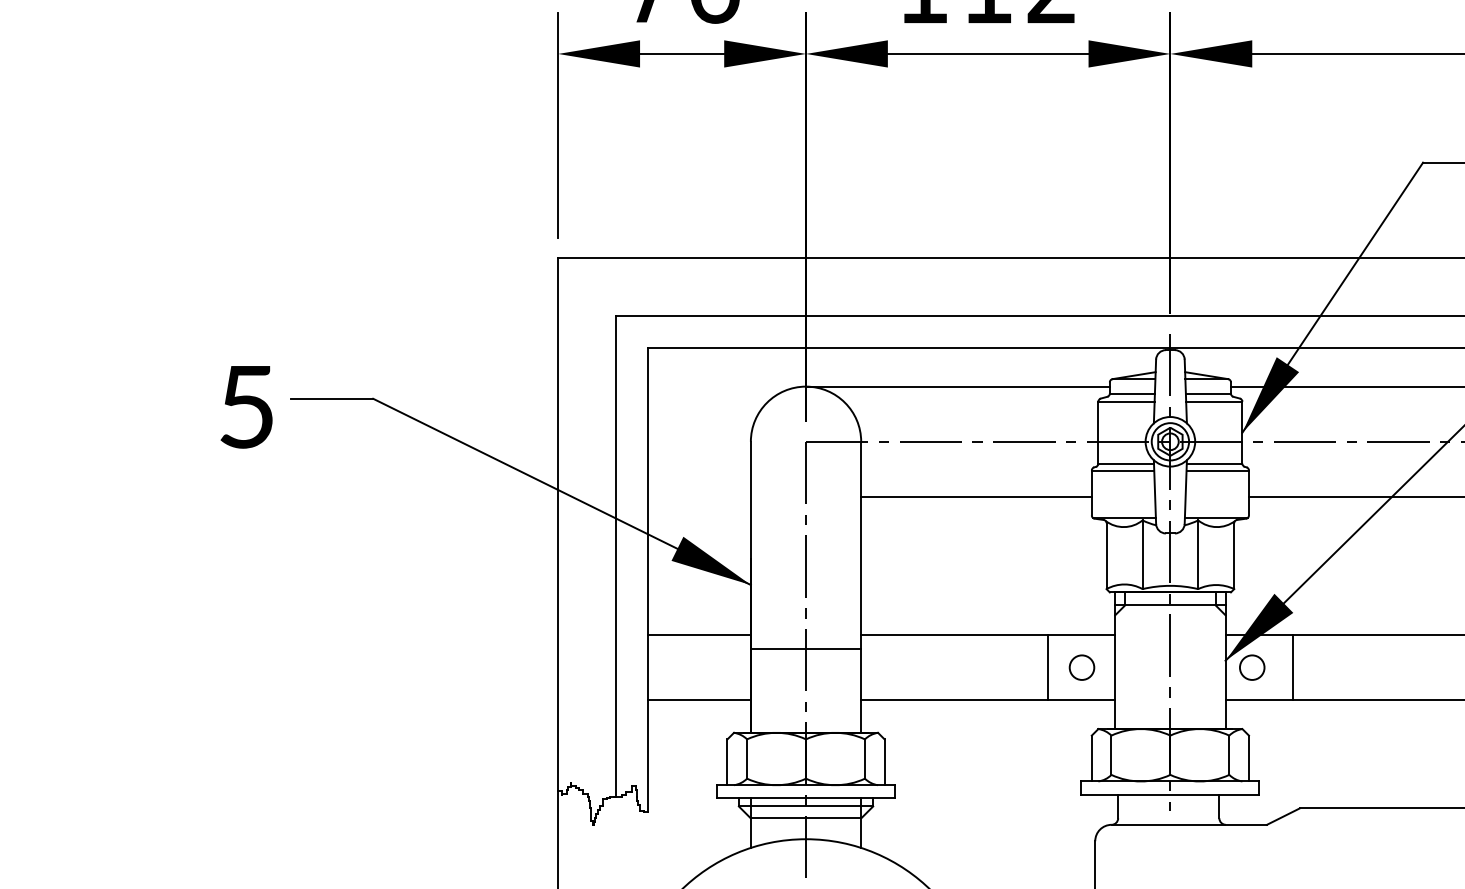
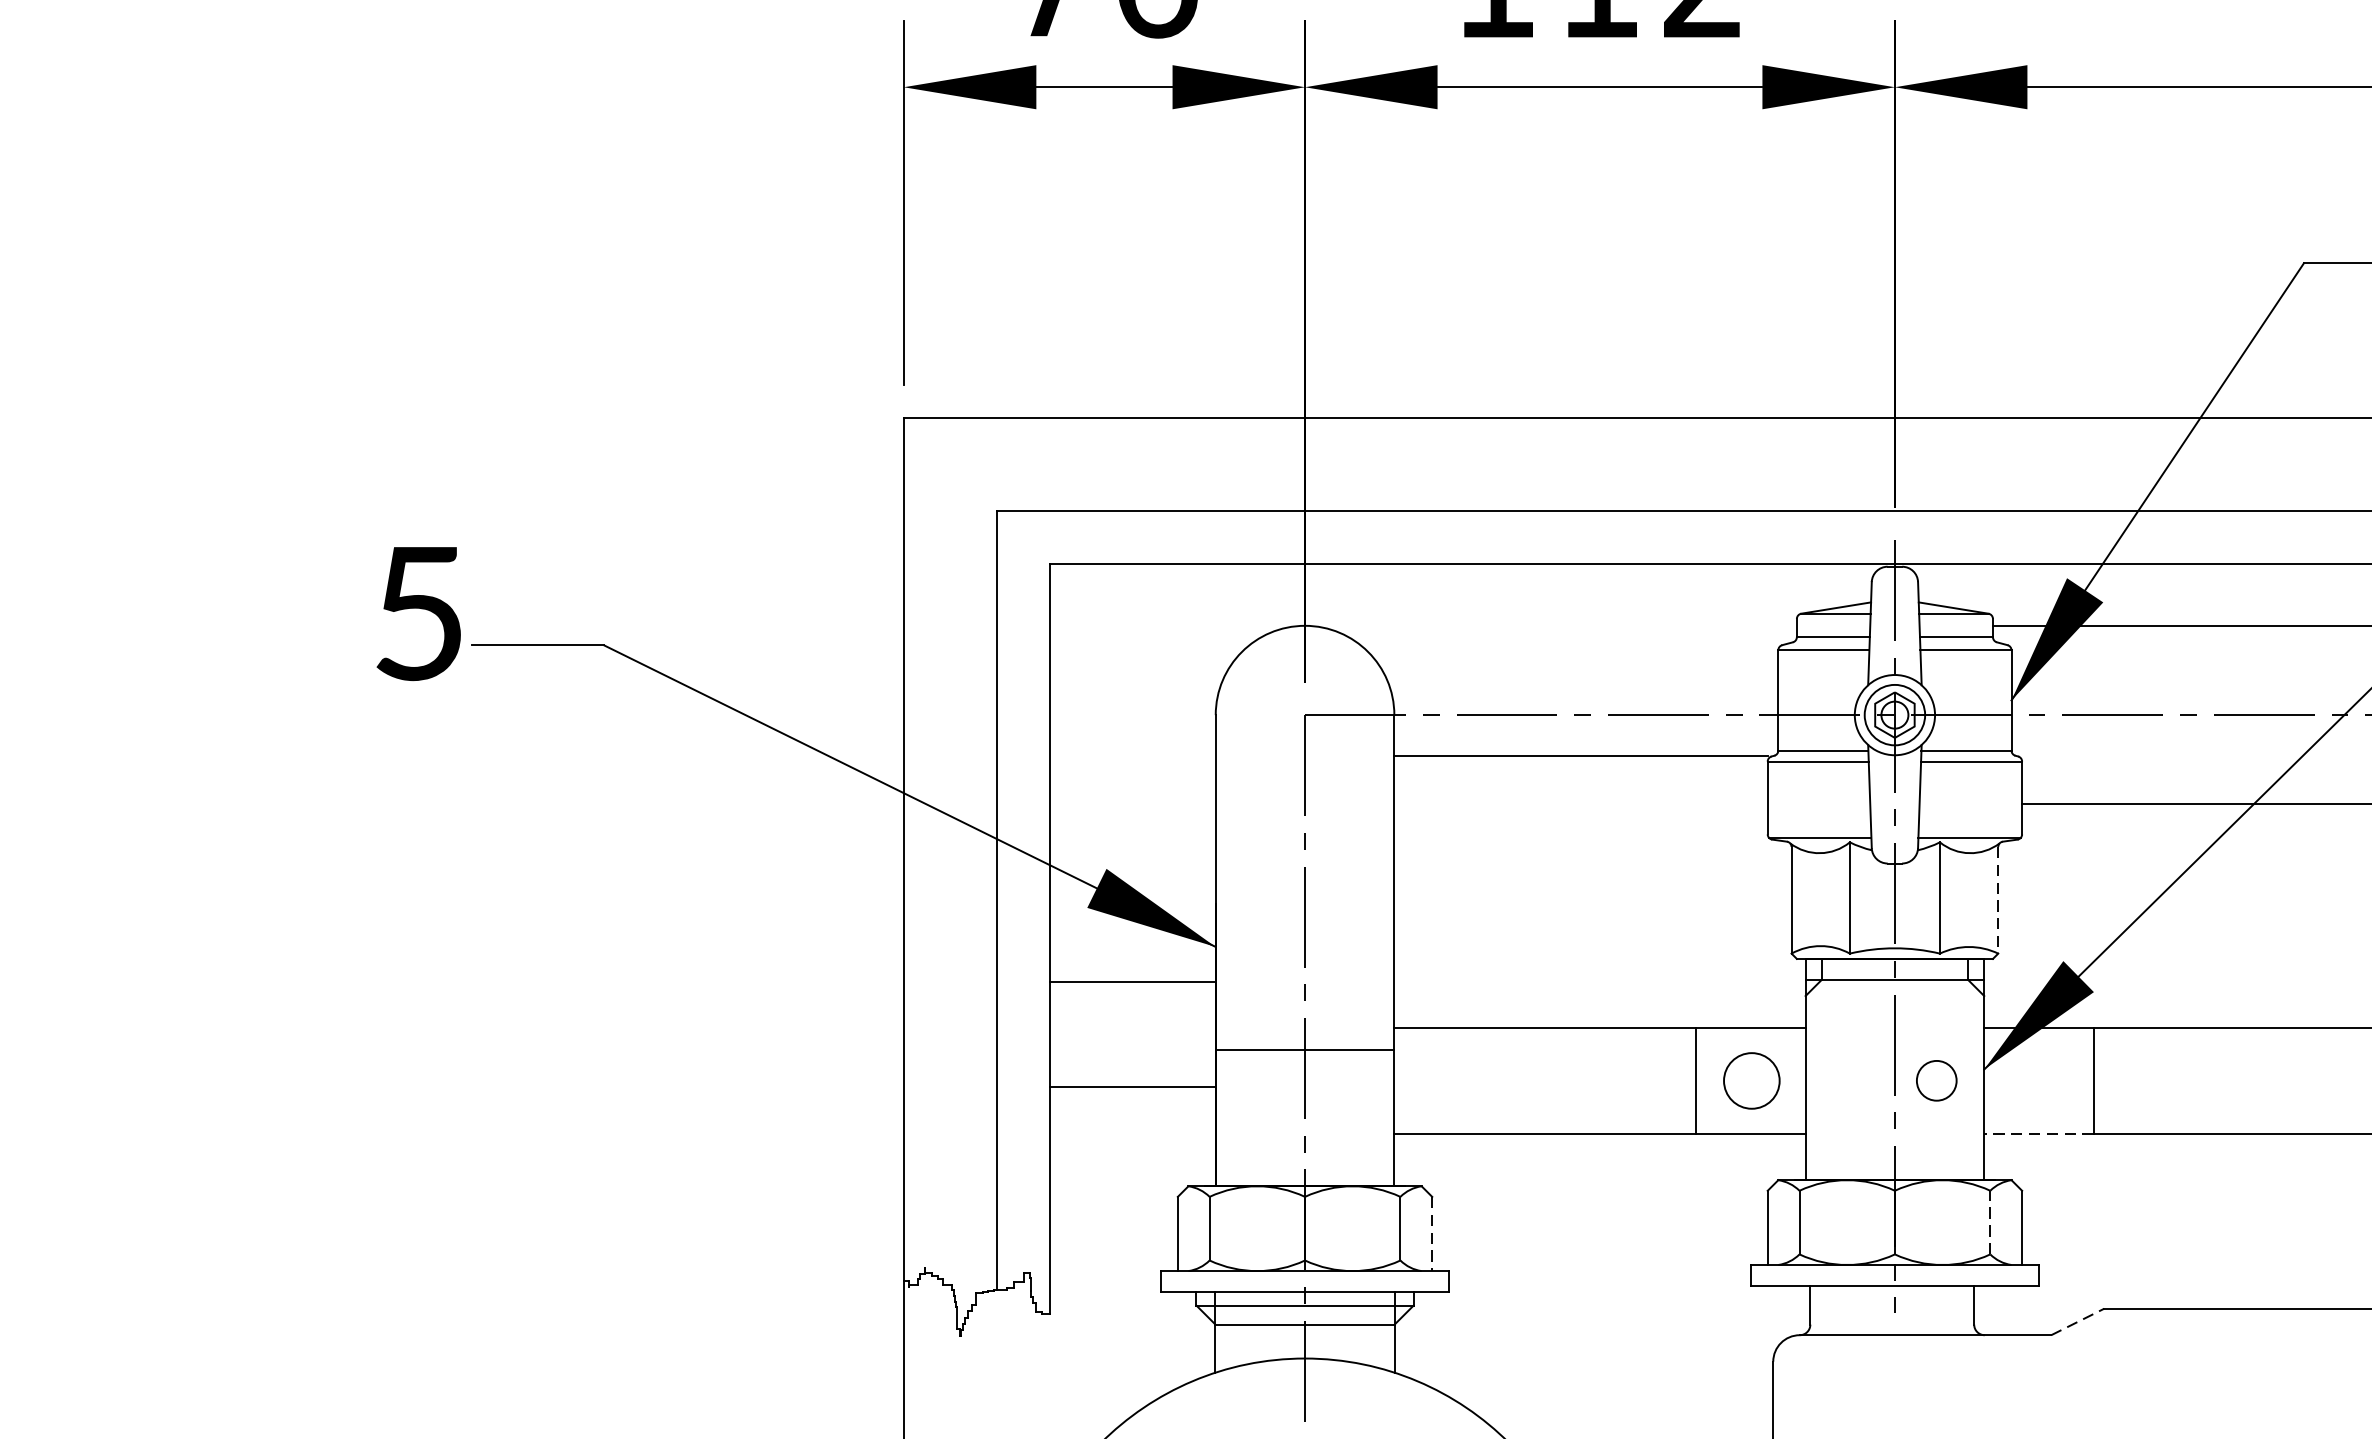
line: (957, 386) -> (1550, 625), removed
text: (246, 407) -> (418, 614), moved
line: (976, 496) -> (1581, 755), moved
line: (1234, 556) -> (1998, 900), solid -> dashed
line: (699, 634) -> (1132, 981), moved
circle: (1081, 667) -> (1750, 1080), size x1.4
circle: (1252, 667) -> (1937, 1080), moved
line: (699, 700) -> (1132, 1086), moved
line: (1259, 700) -> (2039, 1133), solid -> dashed
line: (1229, 755) -> (1990, 1222), solid -> dashed
line: (884, 762) -> (1432, 1234), solid -> dashed
line: (1283, 816) -> (2078, 1321), solid -> dashed

